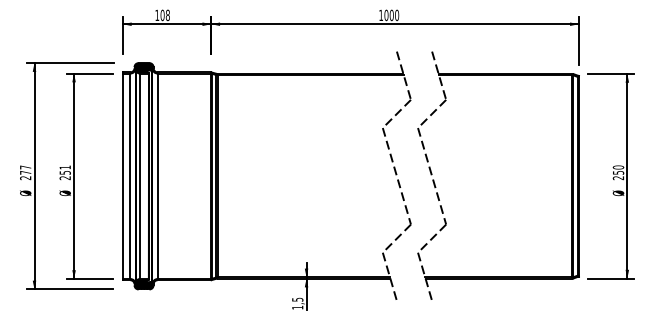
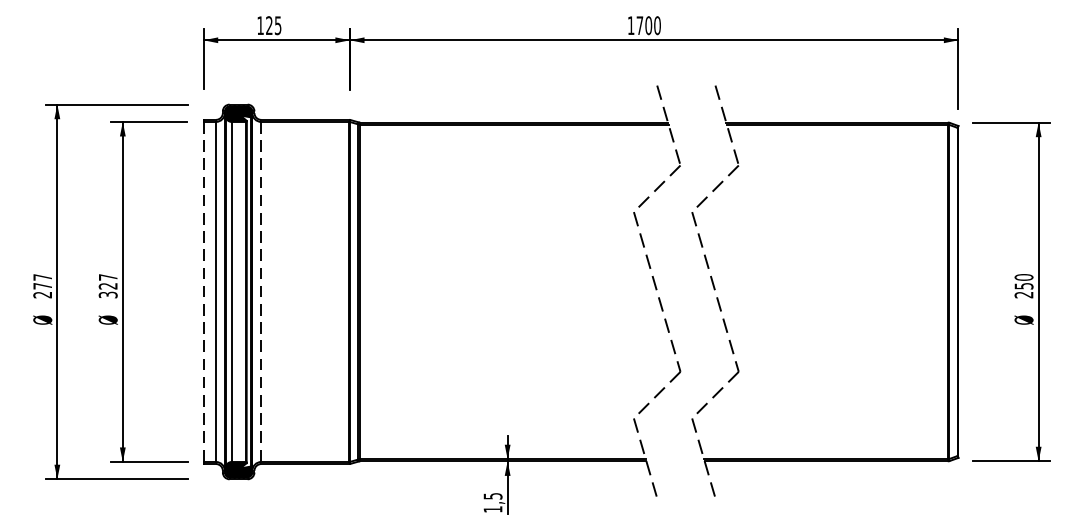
text: (164, 15) -> (272, 25), 108 -> 125
text: (386, 15) -> (639, 25), 1000 -> 1700
text: (64, 172) -> (106, 285), 251 -> 327
line: (122, 176) -> (202, 292), solid -> dashed
line: (157, 176) -> (260, 292), solid -> dashed

